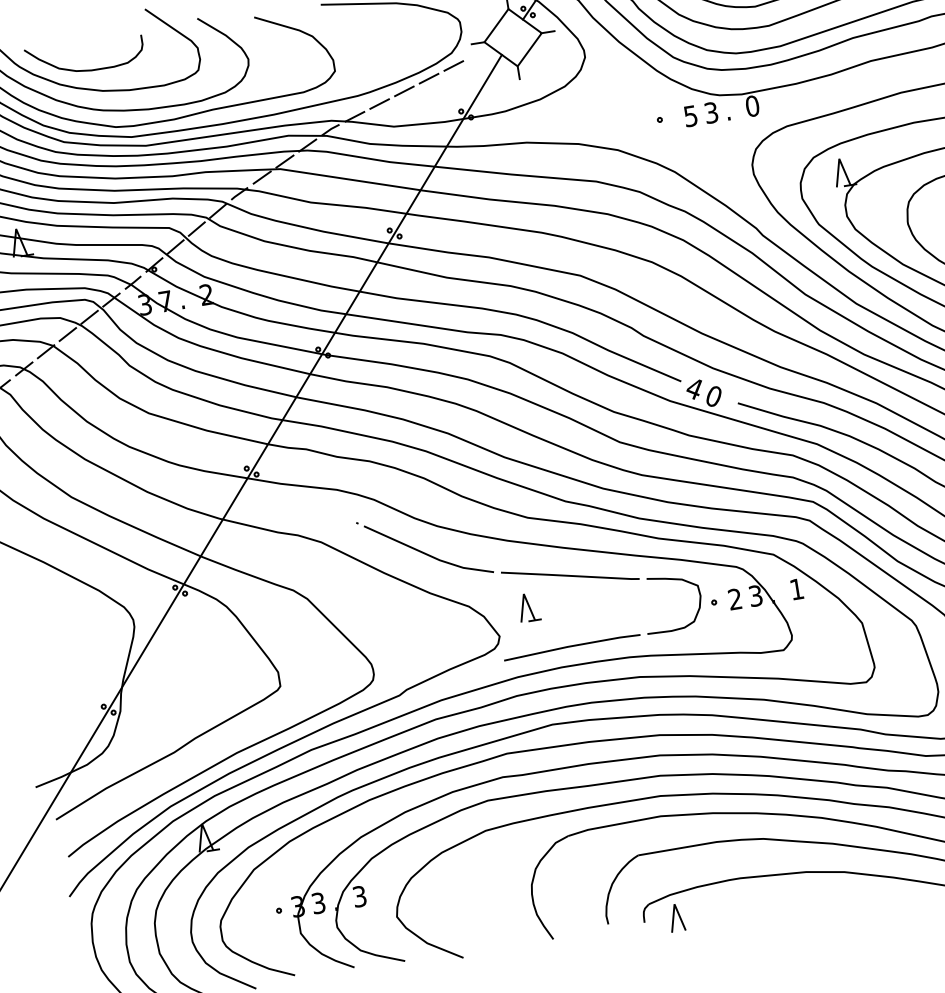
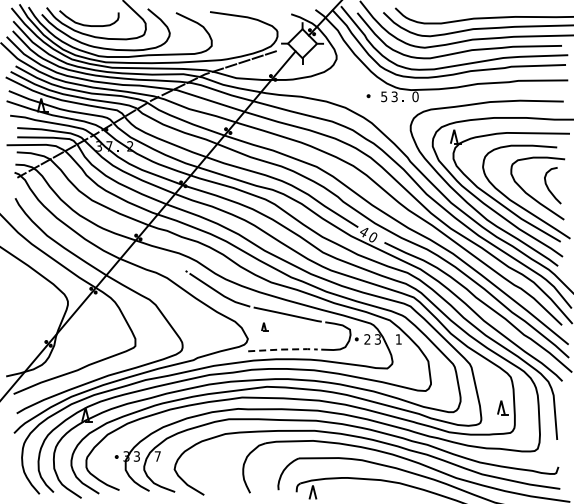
part: (528, 606) -> (264, 326), size x0.6
line: (573, 645) -> (283, 349), solid -> dashed
text: (359, 896) -> (157, 456), 3 -> 7

